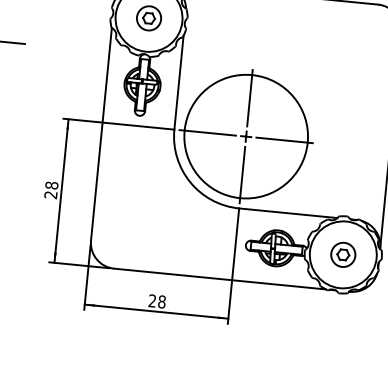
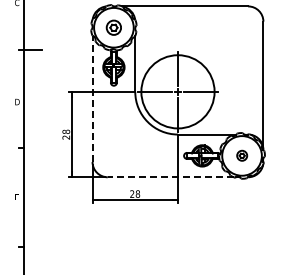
line: (101, 133) -> (92, 98), solid -> dashed
part: (344, 254) -> (242, 155), size x0.7
line: (219, 279) -> (170, 177), solid -> dashed

